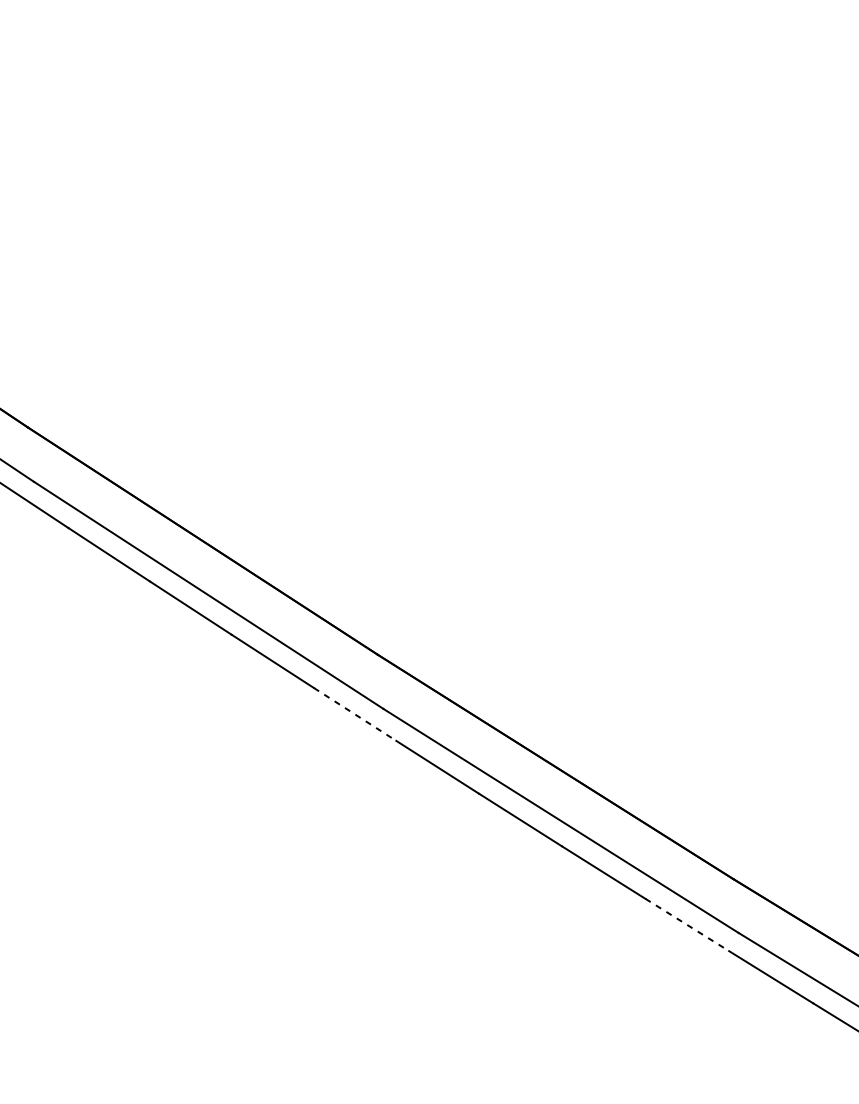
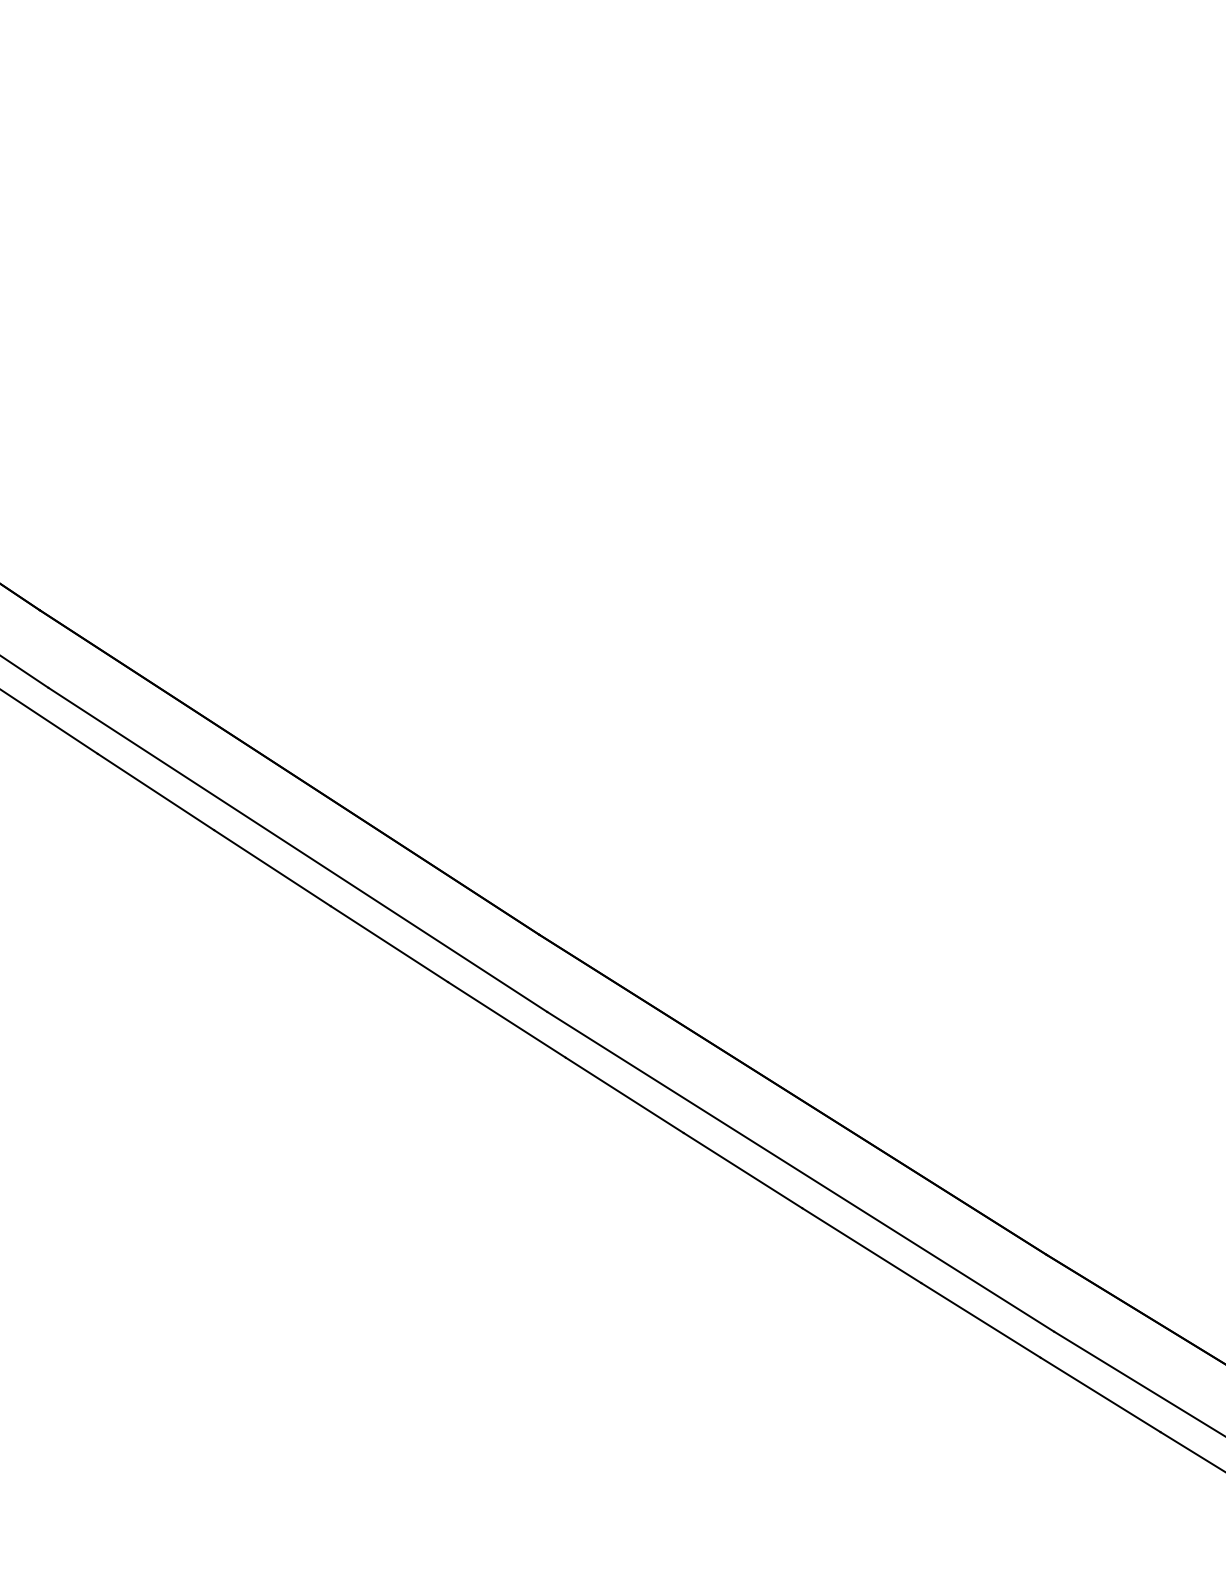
line: (354, 714) -> (506, 1019), dashed -> solid
line: (687, 925) -> (981, 1320), dashed -> solid

